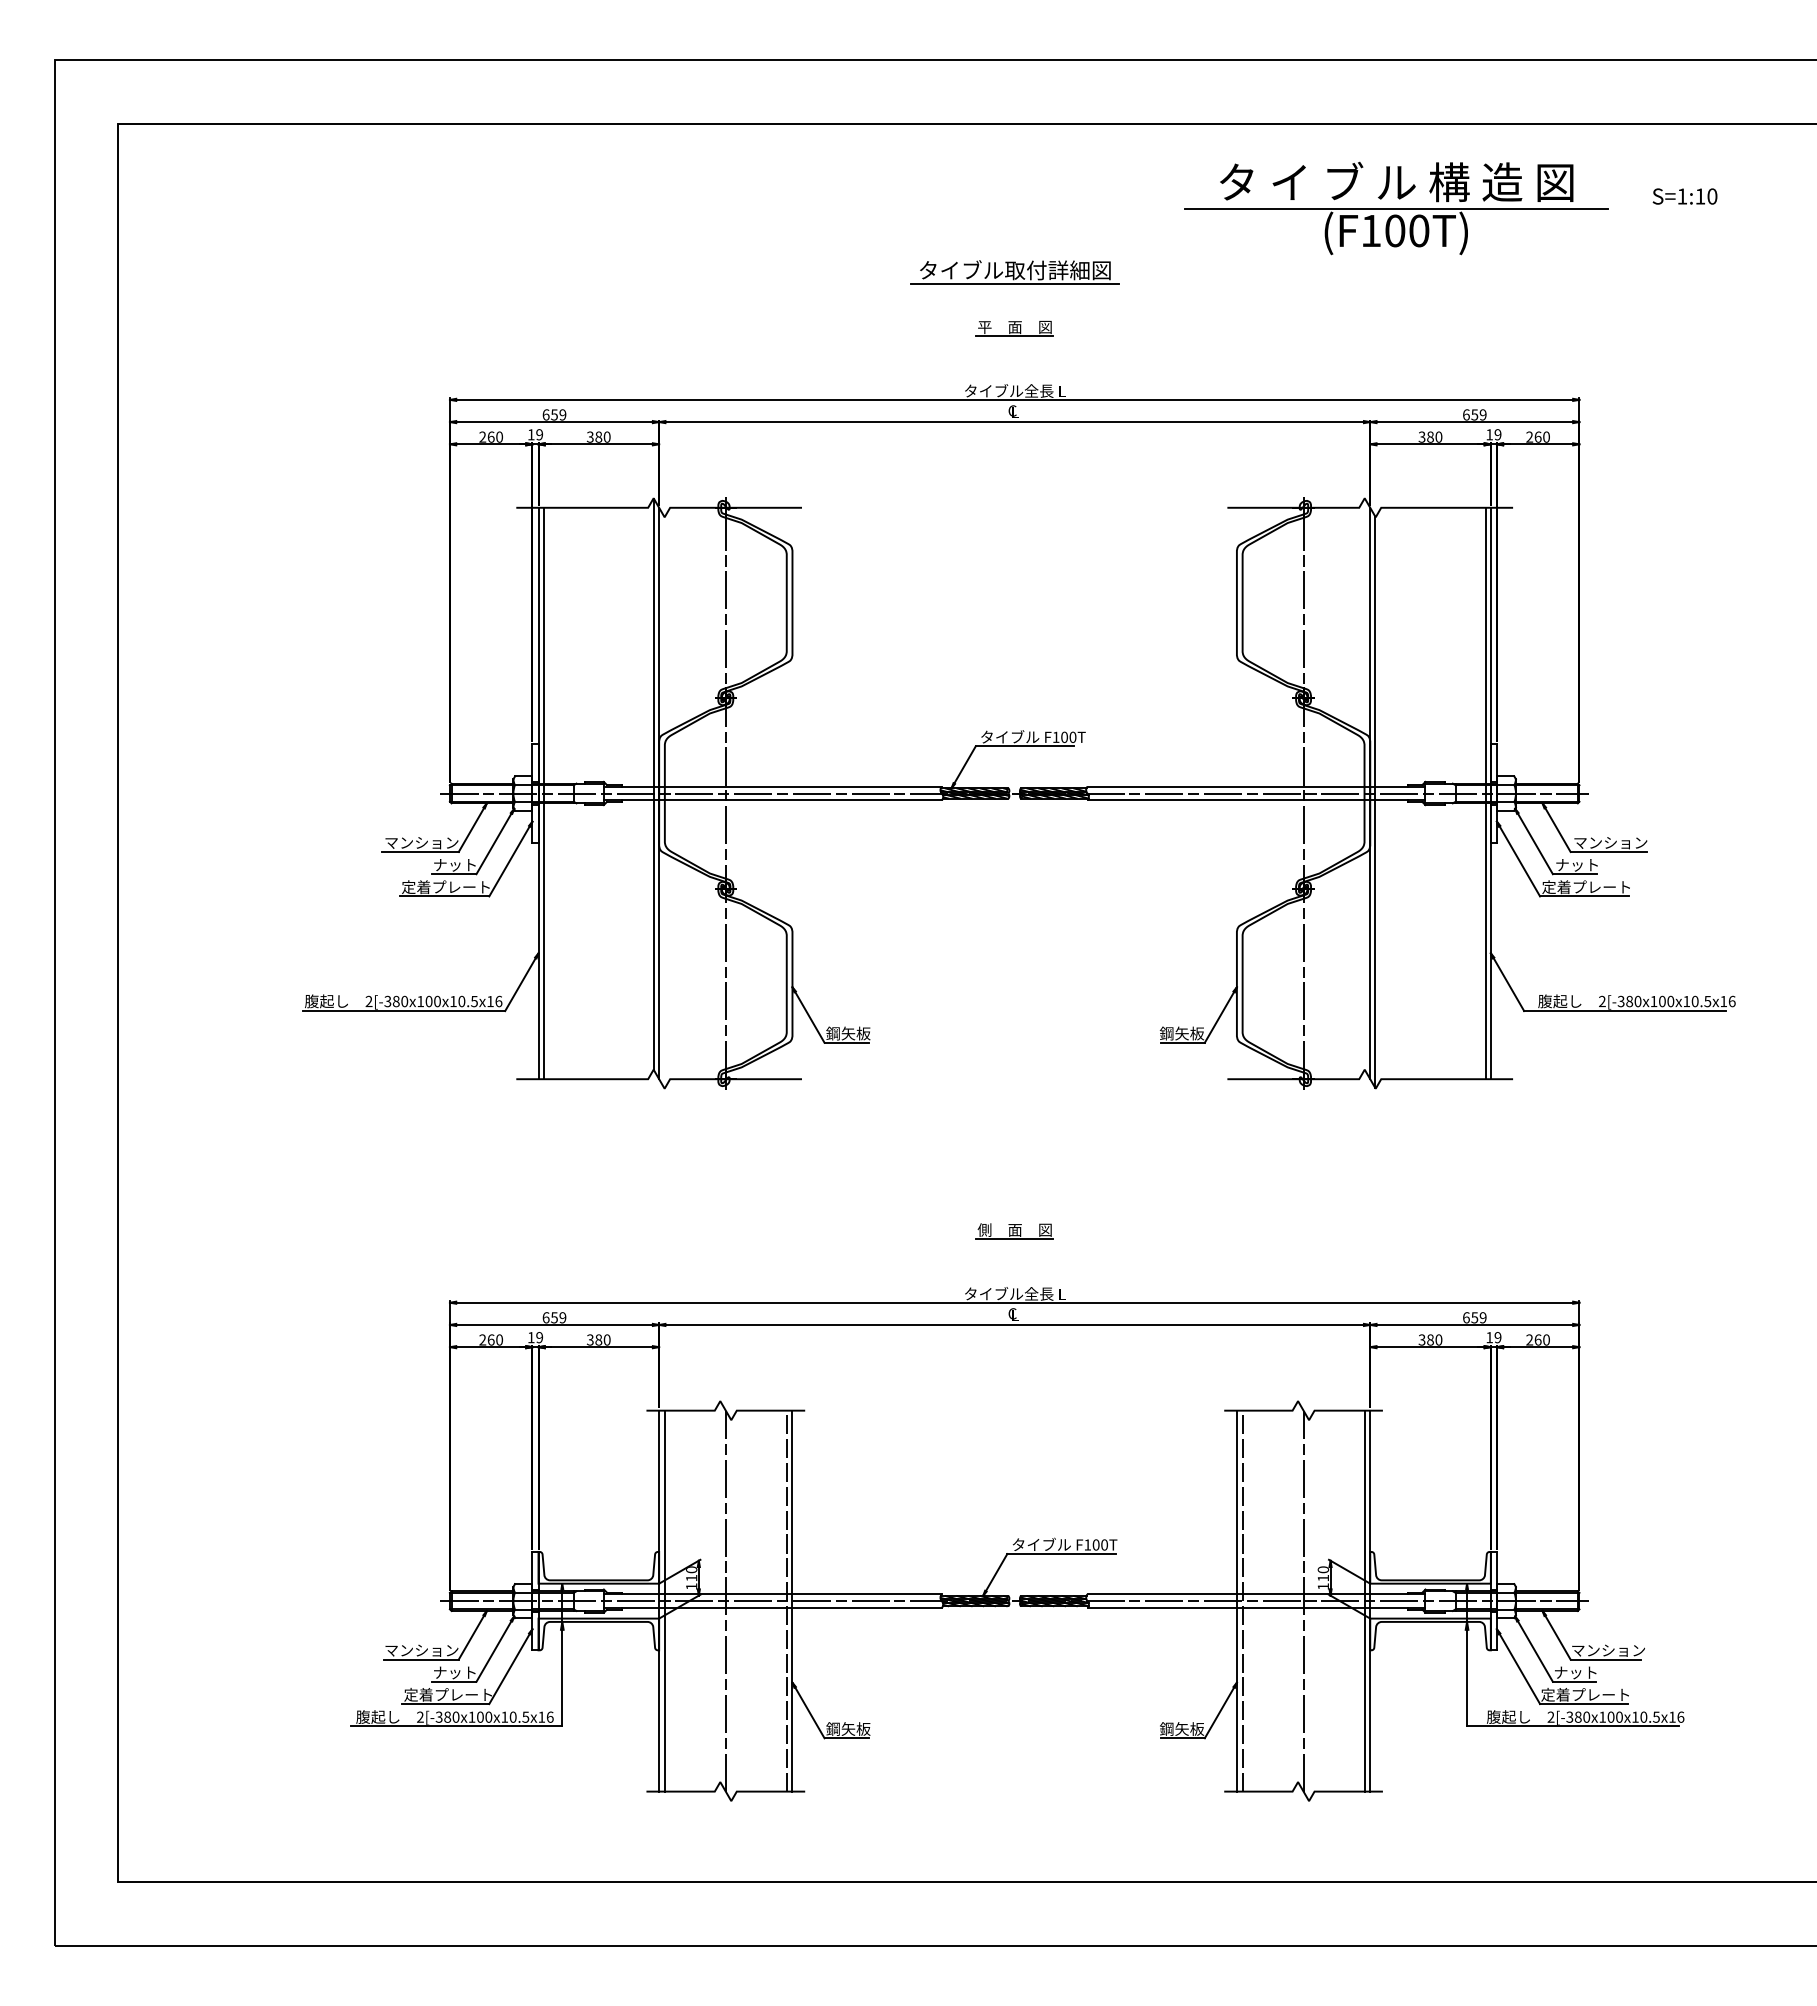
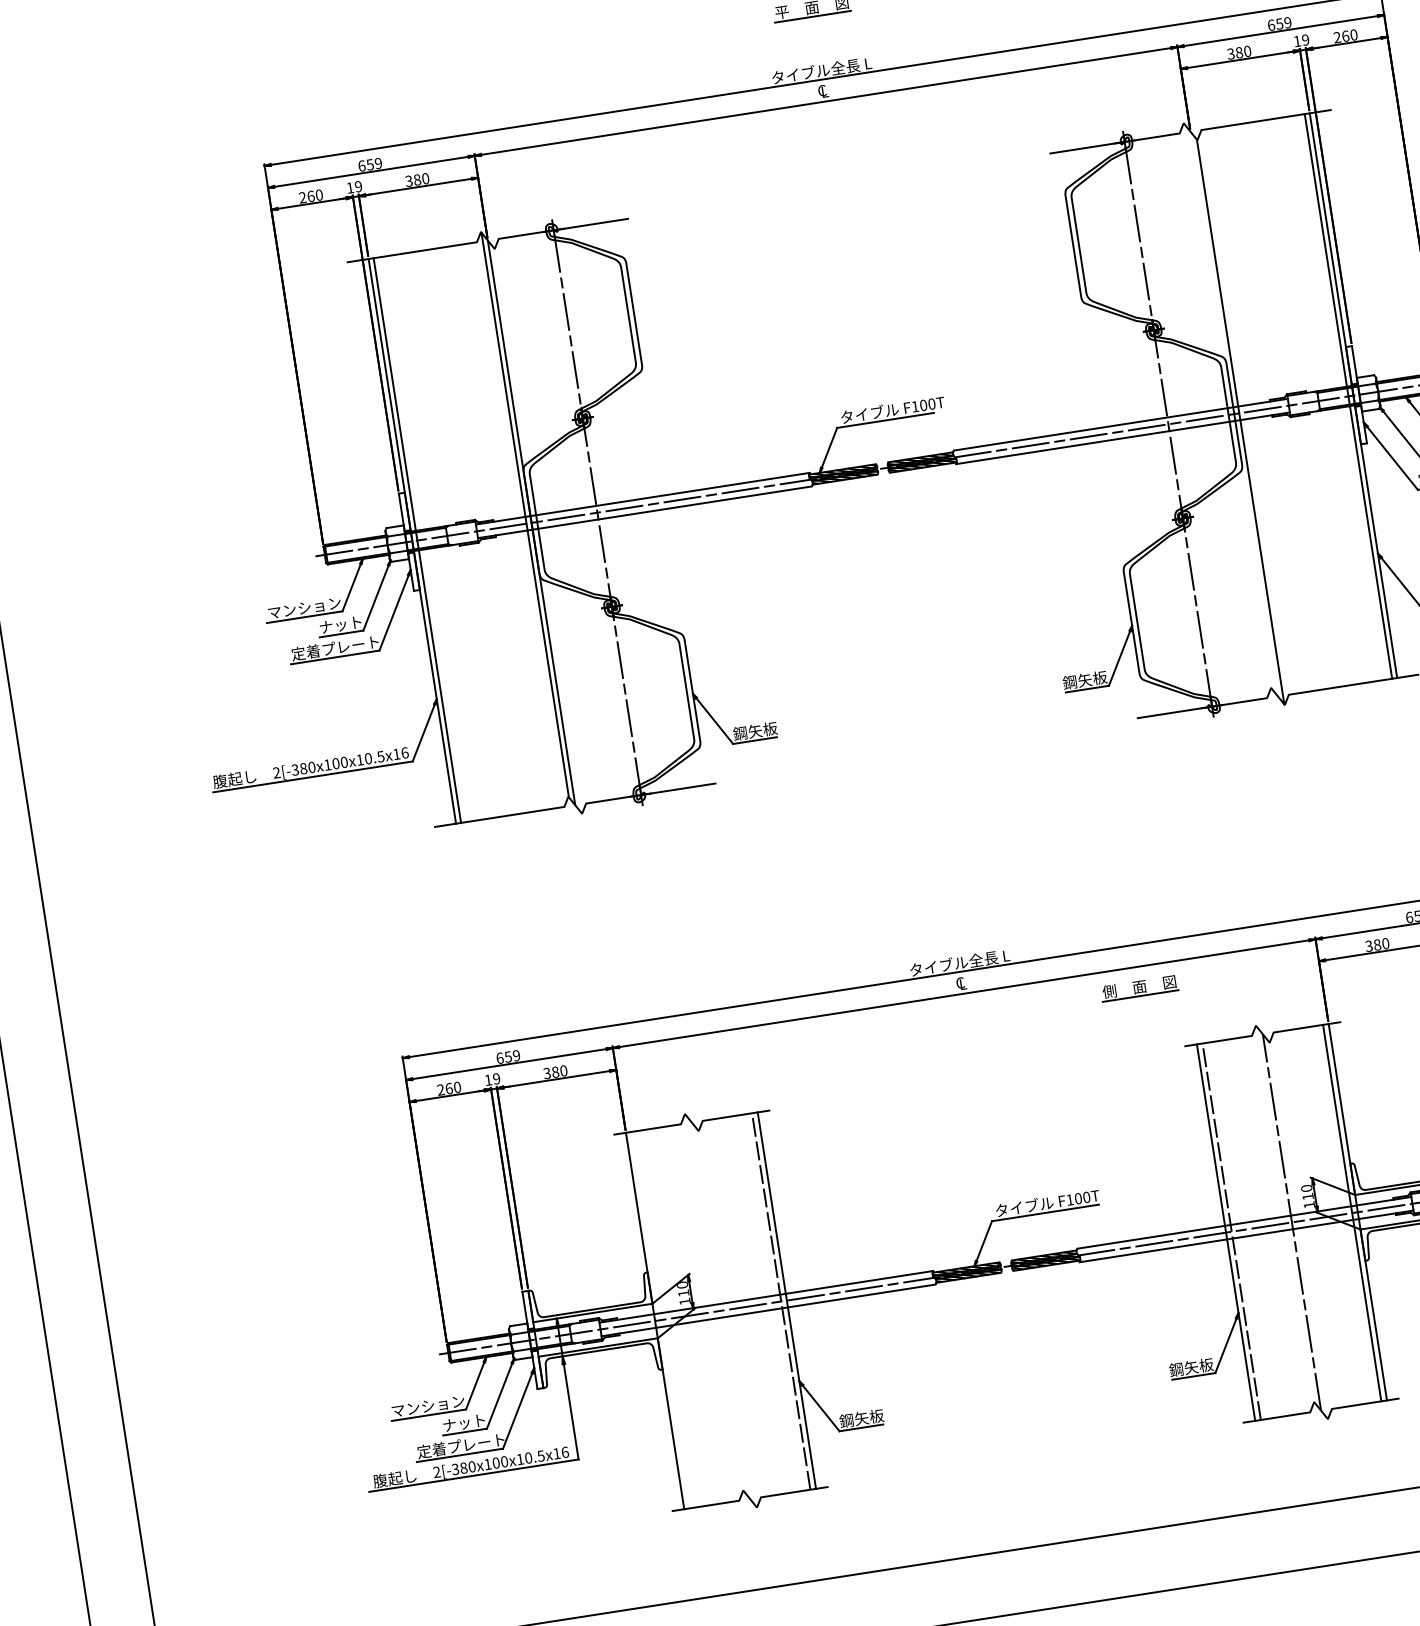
line: (1370, 793) -> (1234, 414), removed
part: (1014, 1231) -> (1139, 988), moved
line: (664, 1600) -> (660, 1319), removed
line: (725, 1600) -> (720, 1310), removed

